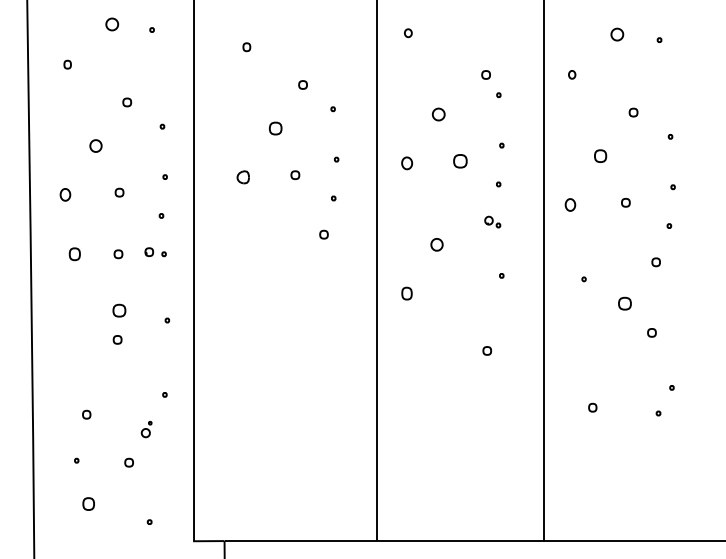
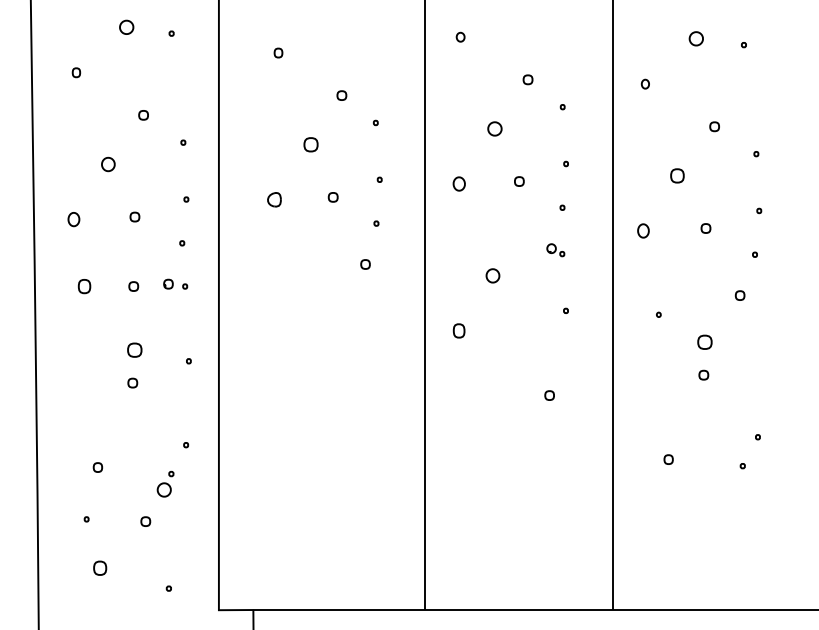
part: (485, 74) -> (527, 79), moved
part: (460, 160) -> (519, 180), size x0.62
part: (651, 332) -> (703, 374), moved
part: (146, 429) -> (165, 484), size x1.43

